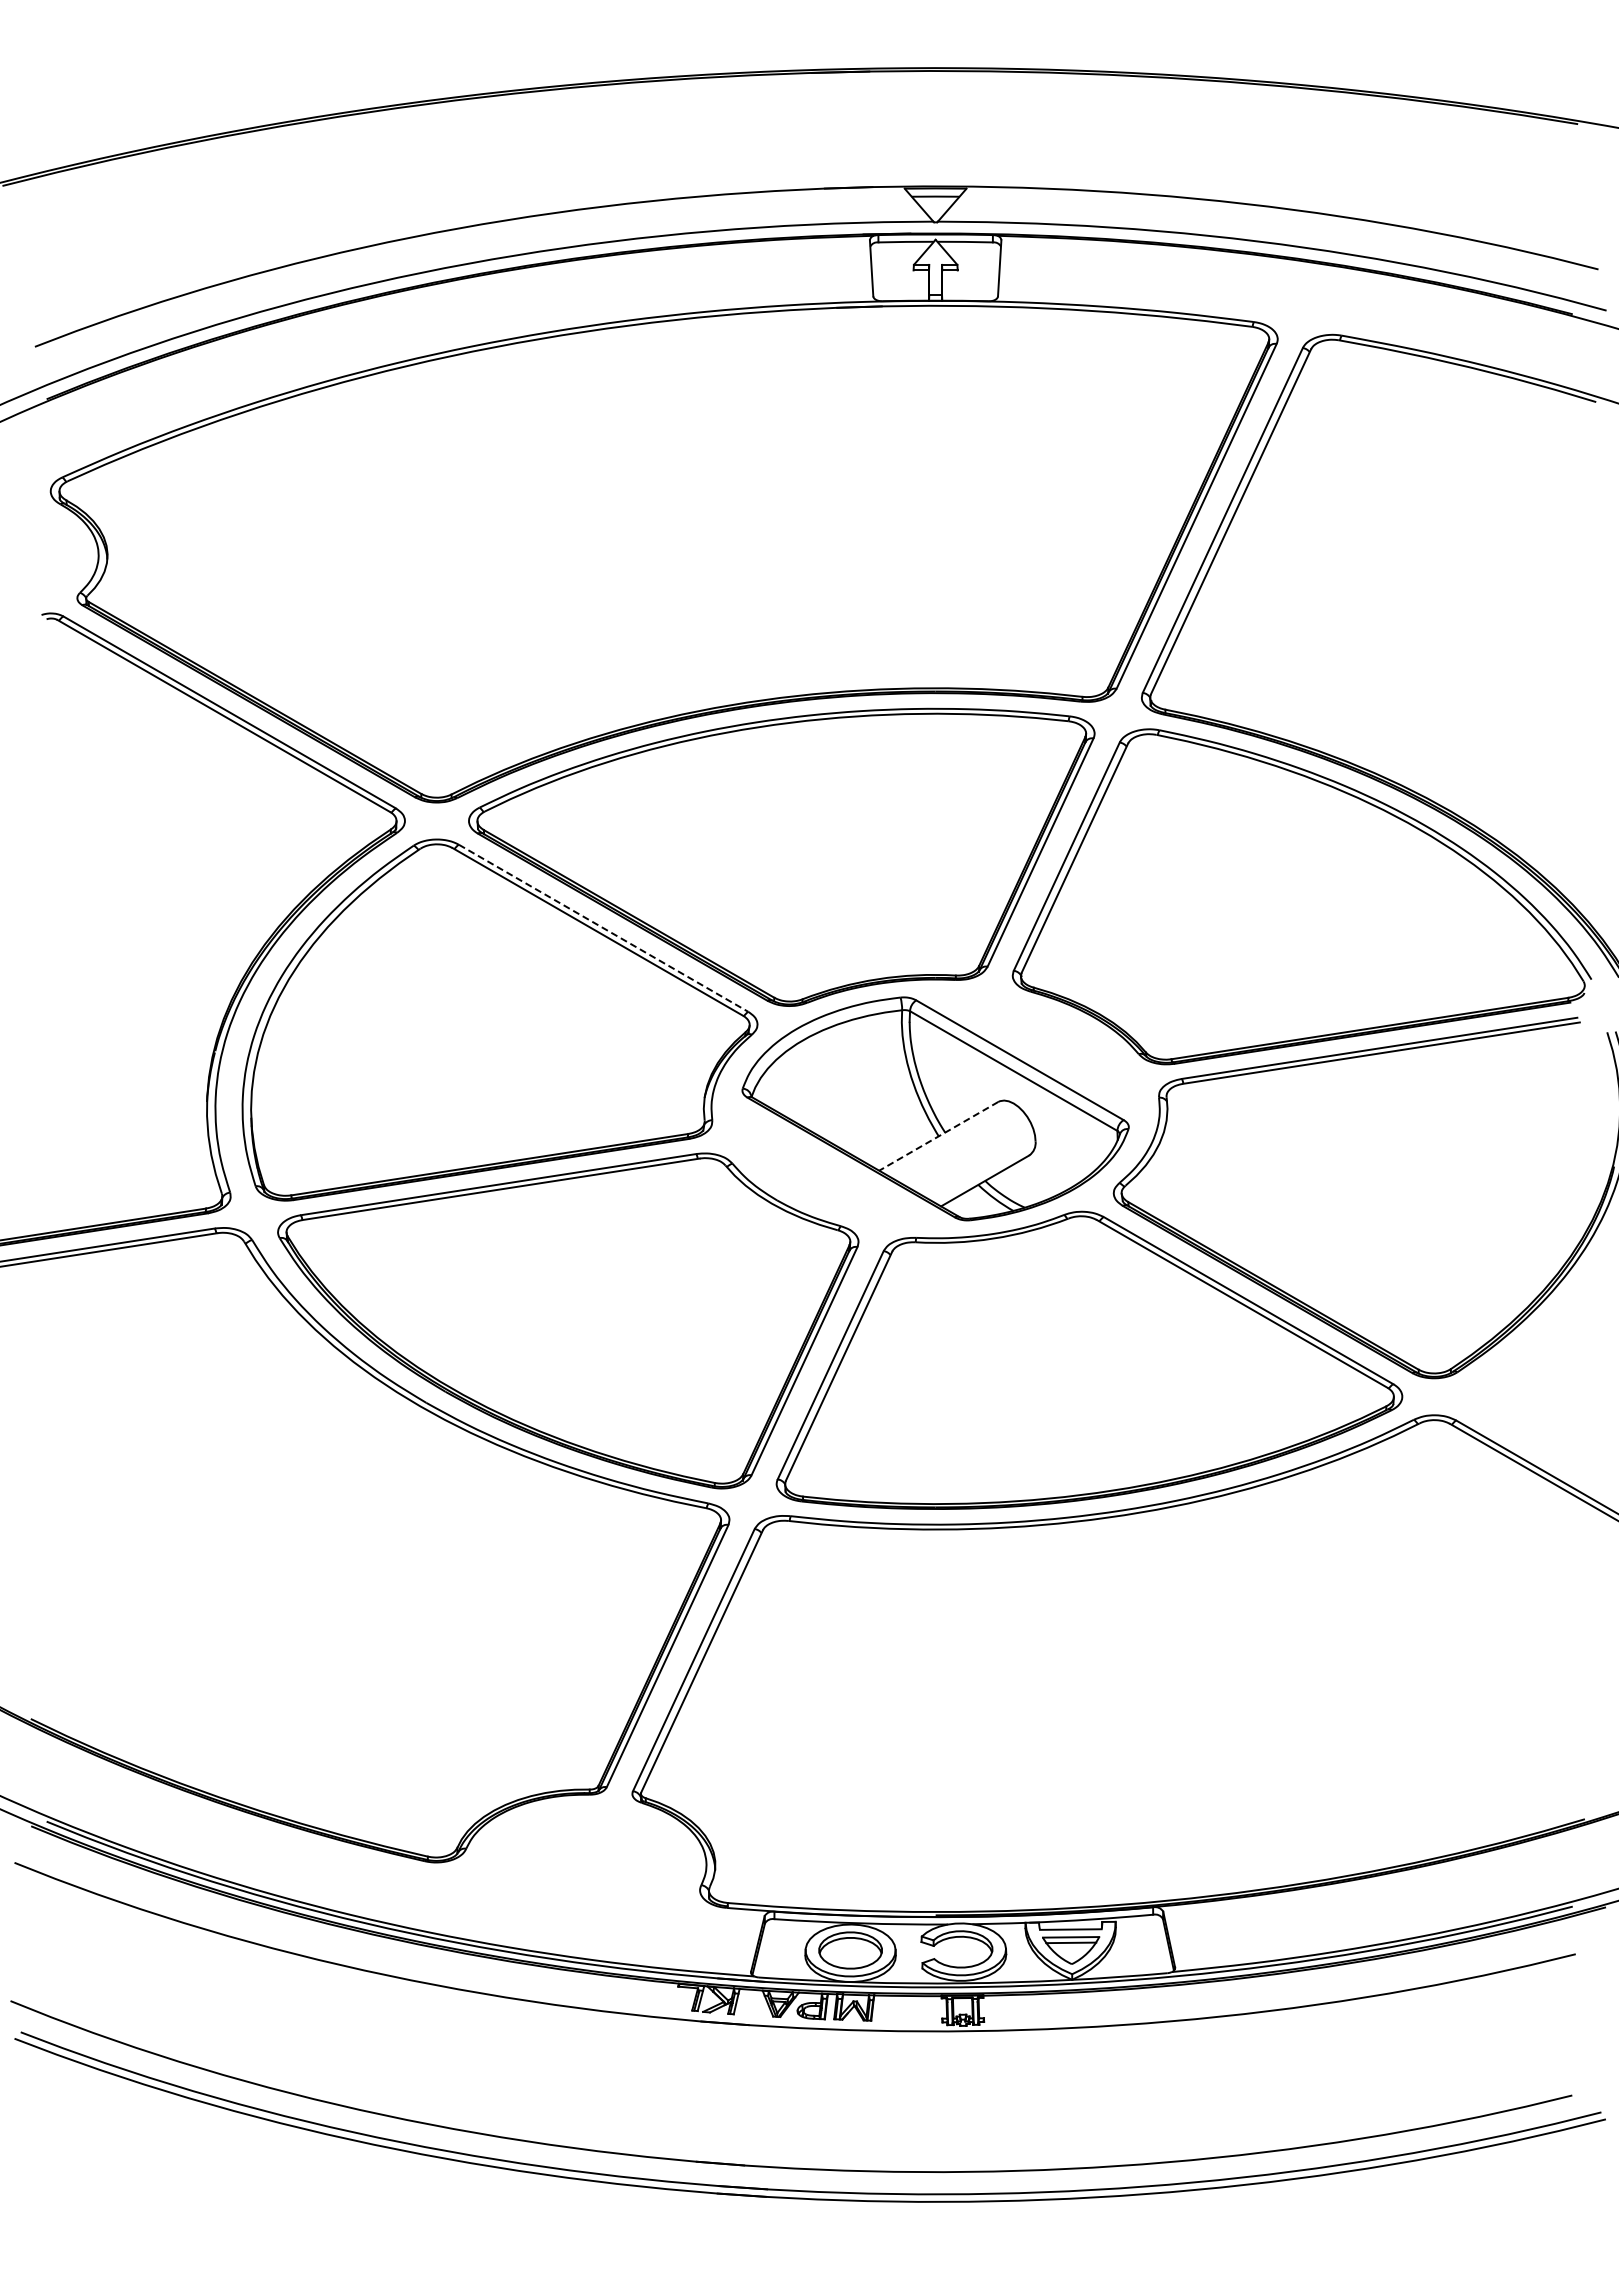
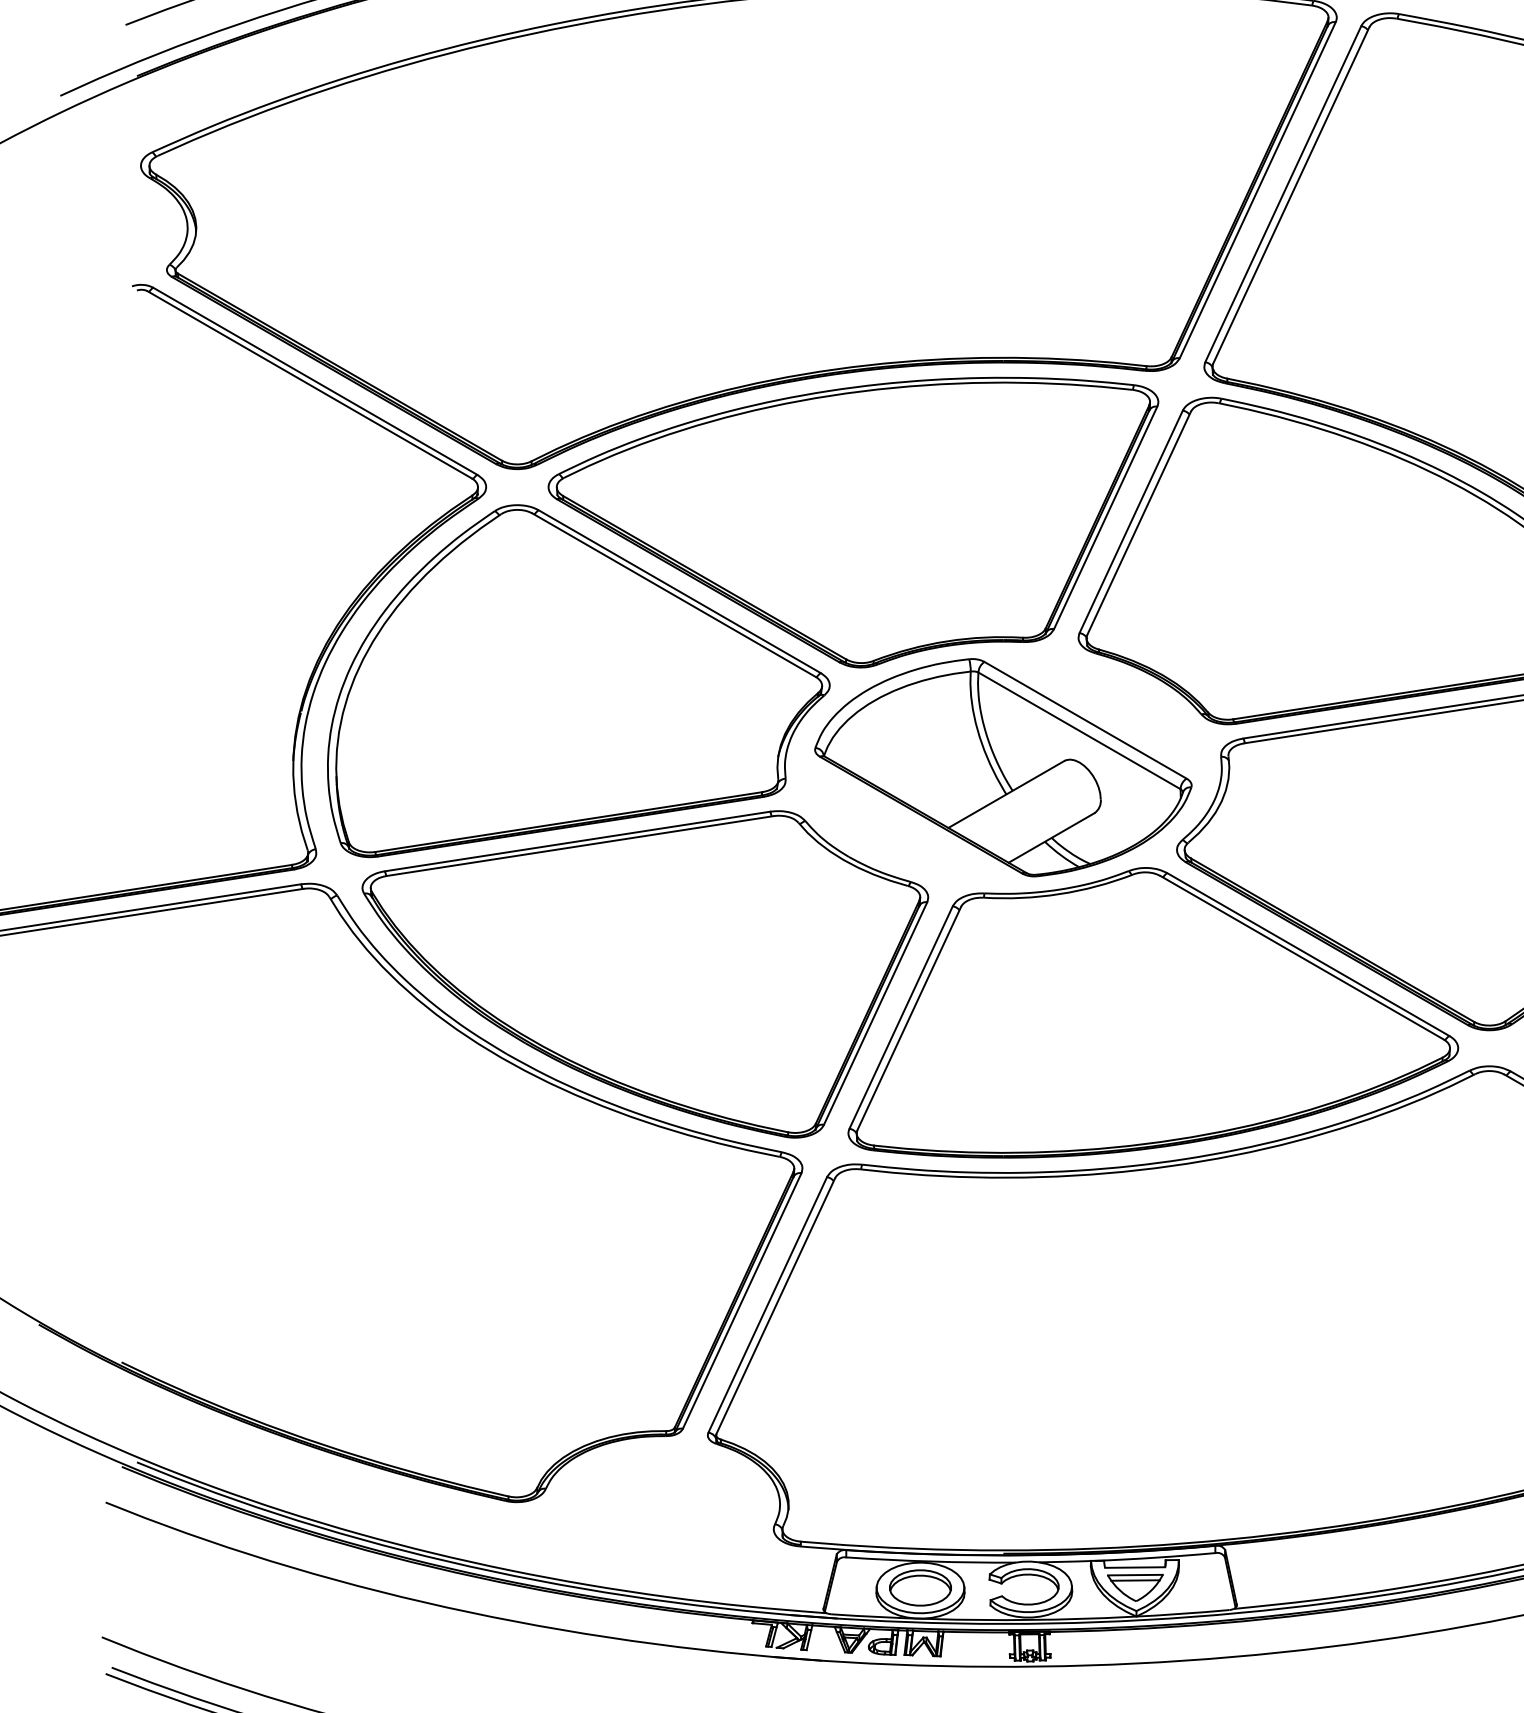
line: (604, 928) -> (680, 591), dashed -> solid
line: (938, 1136) -> (1006, 794), dashed -> solid

